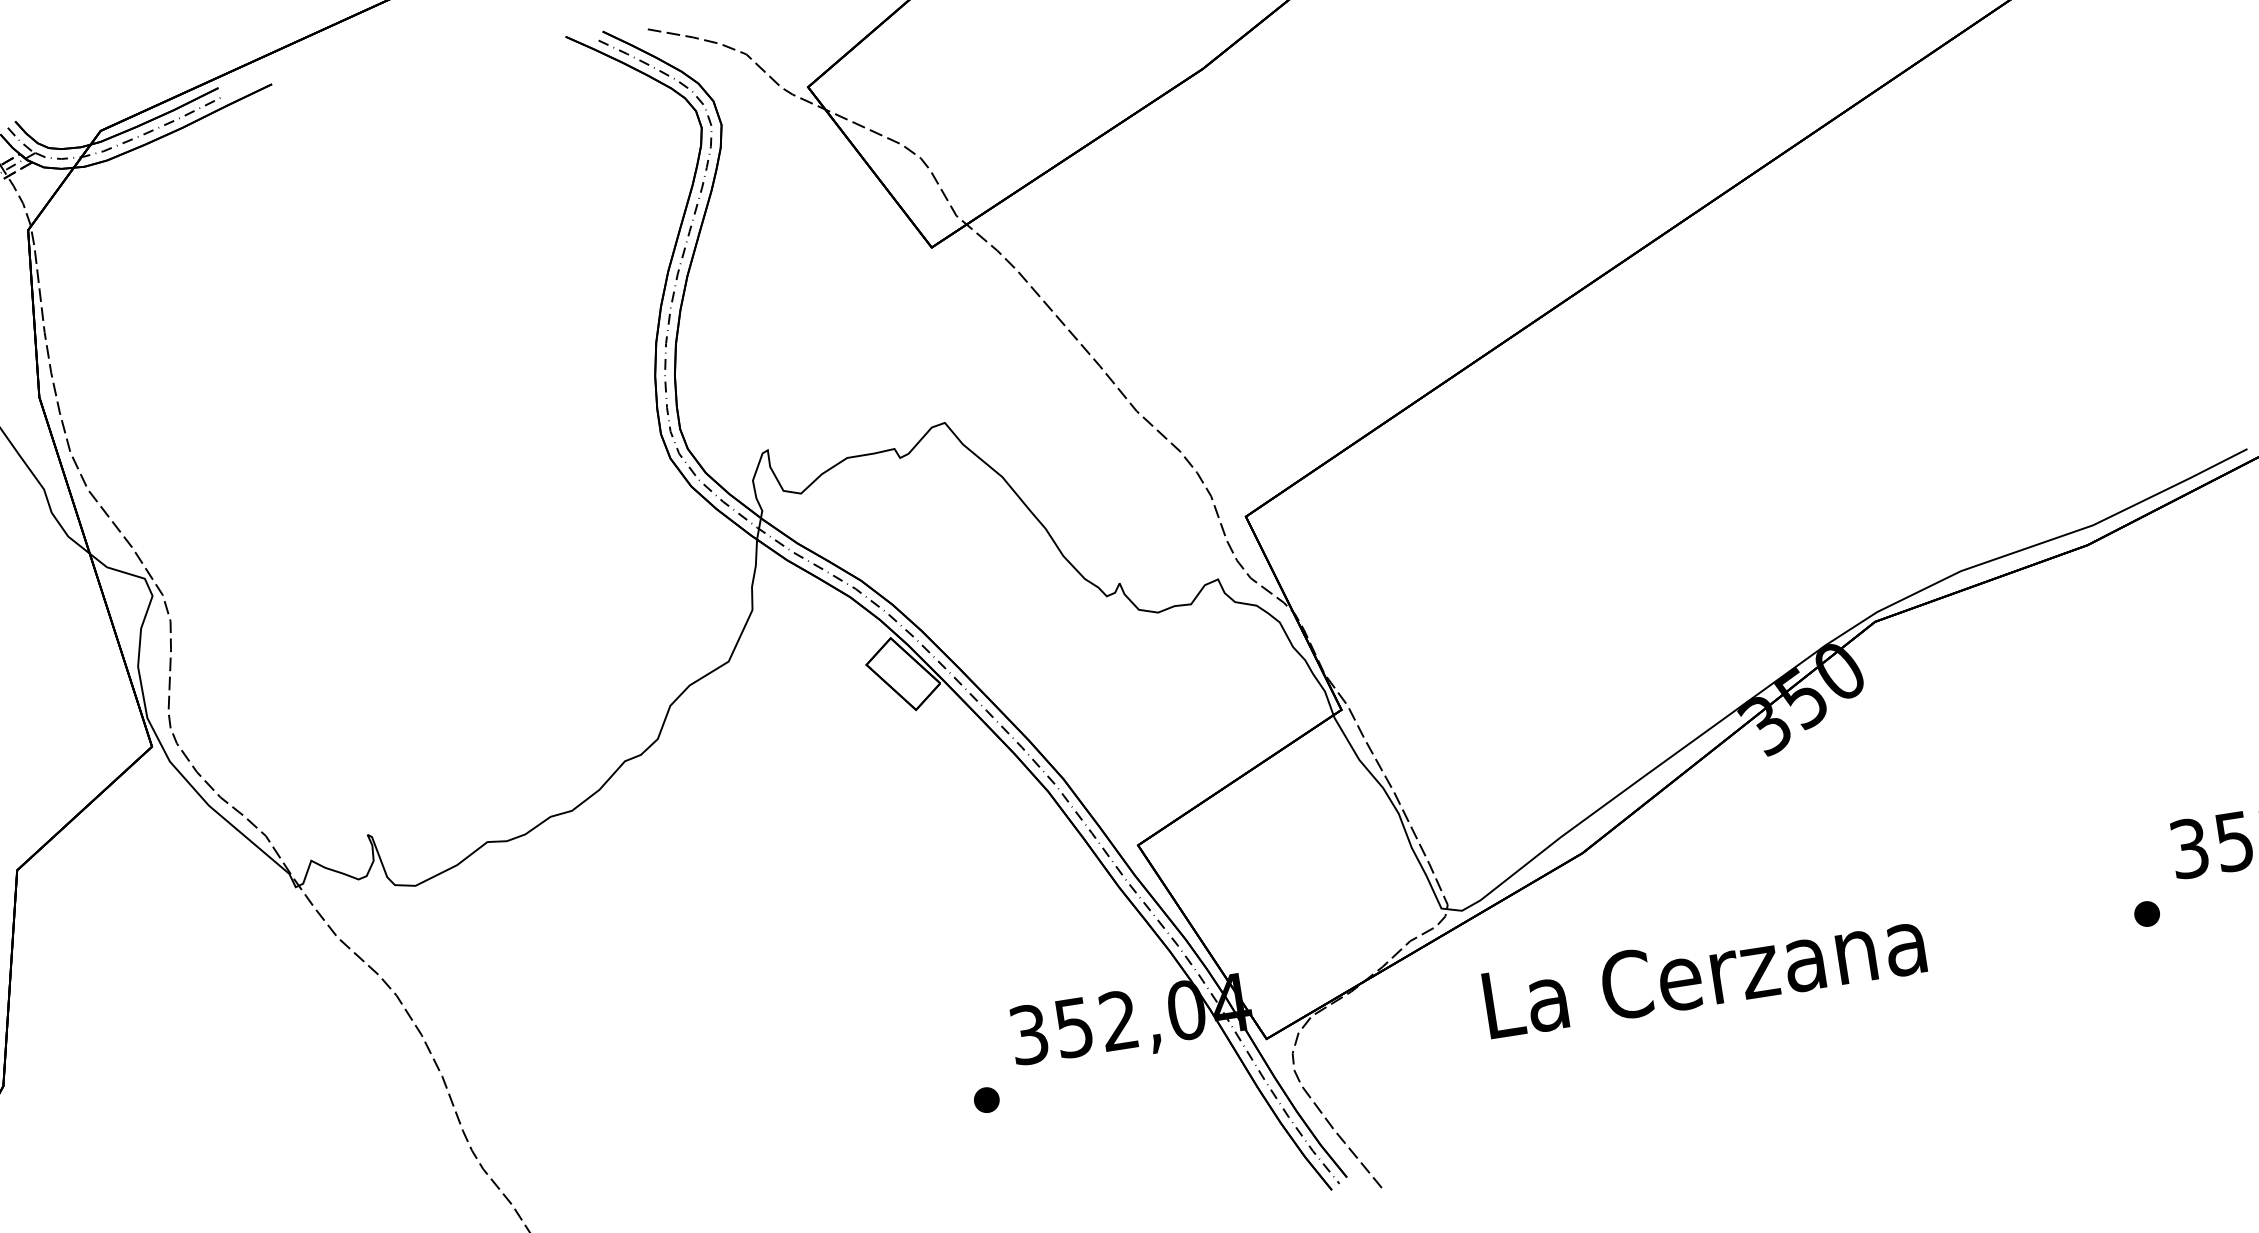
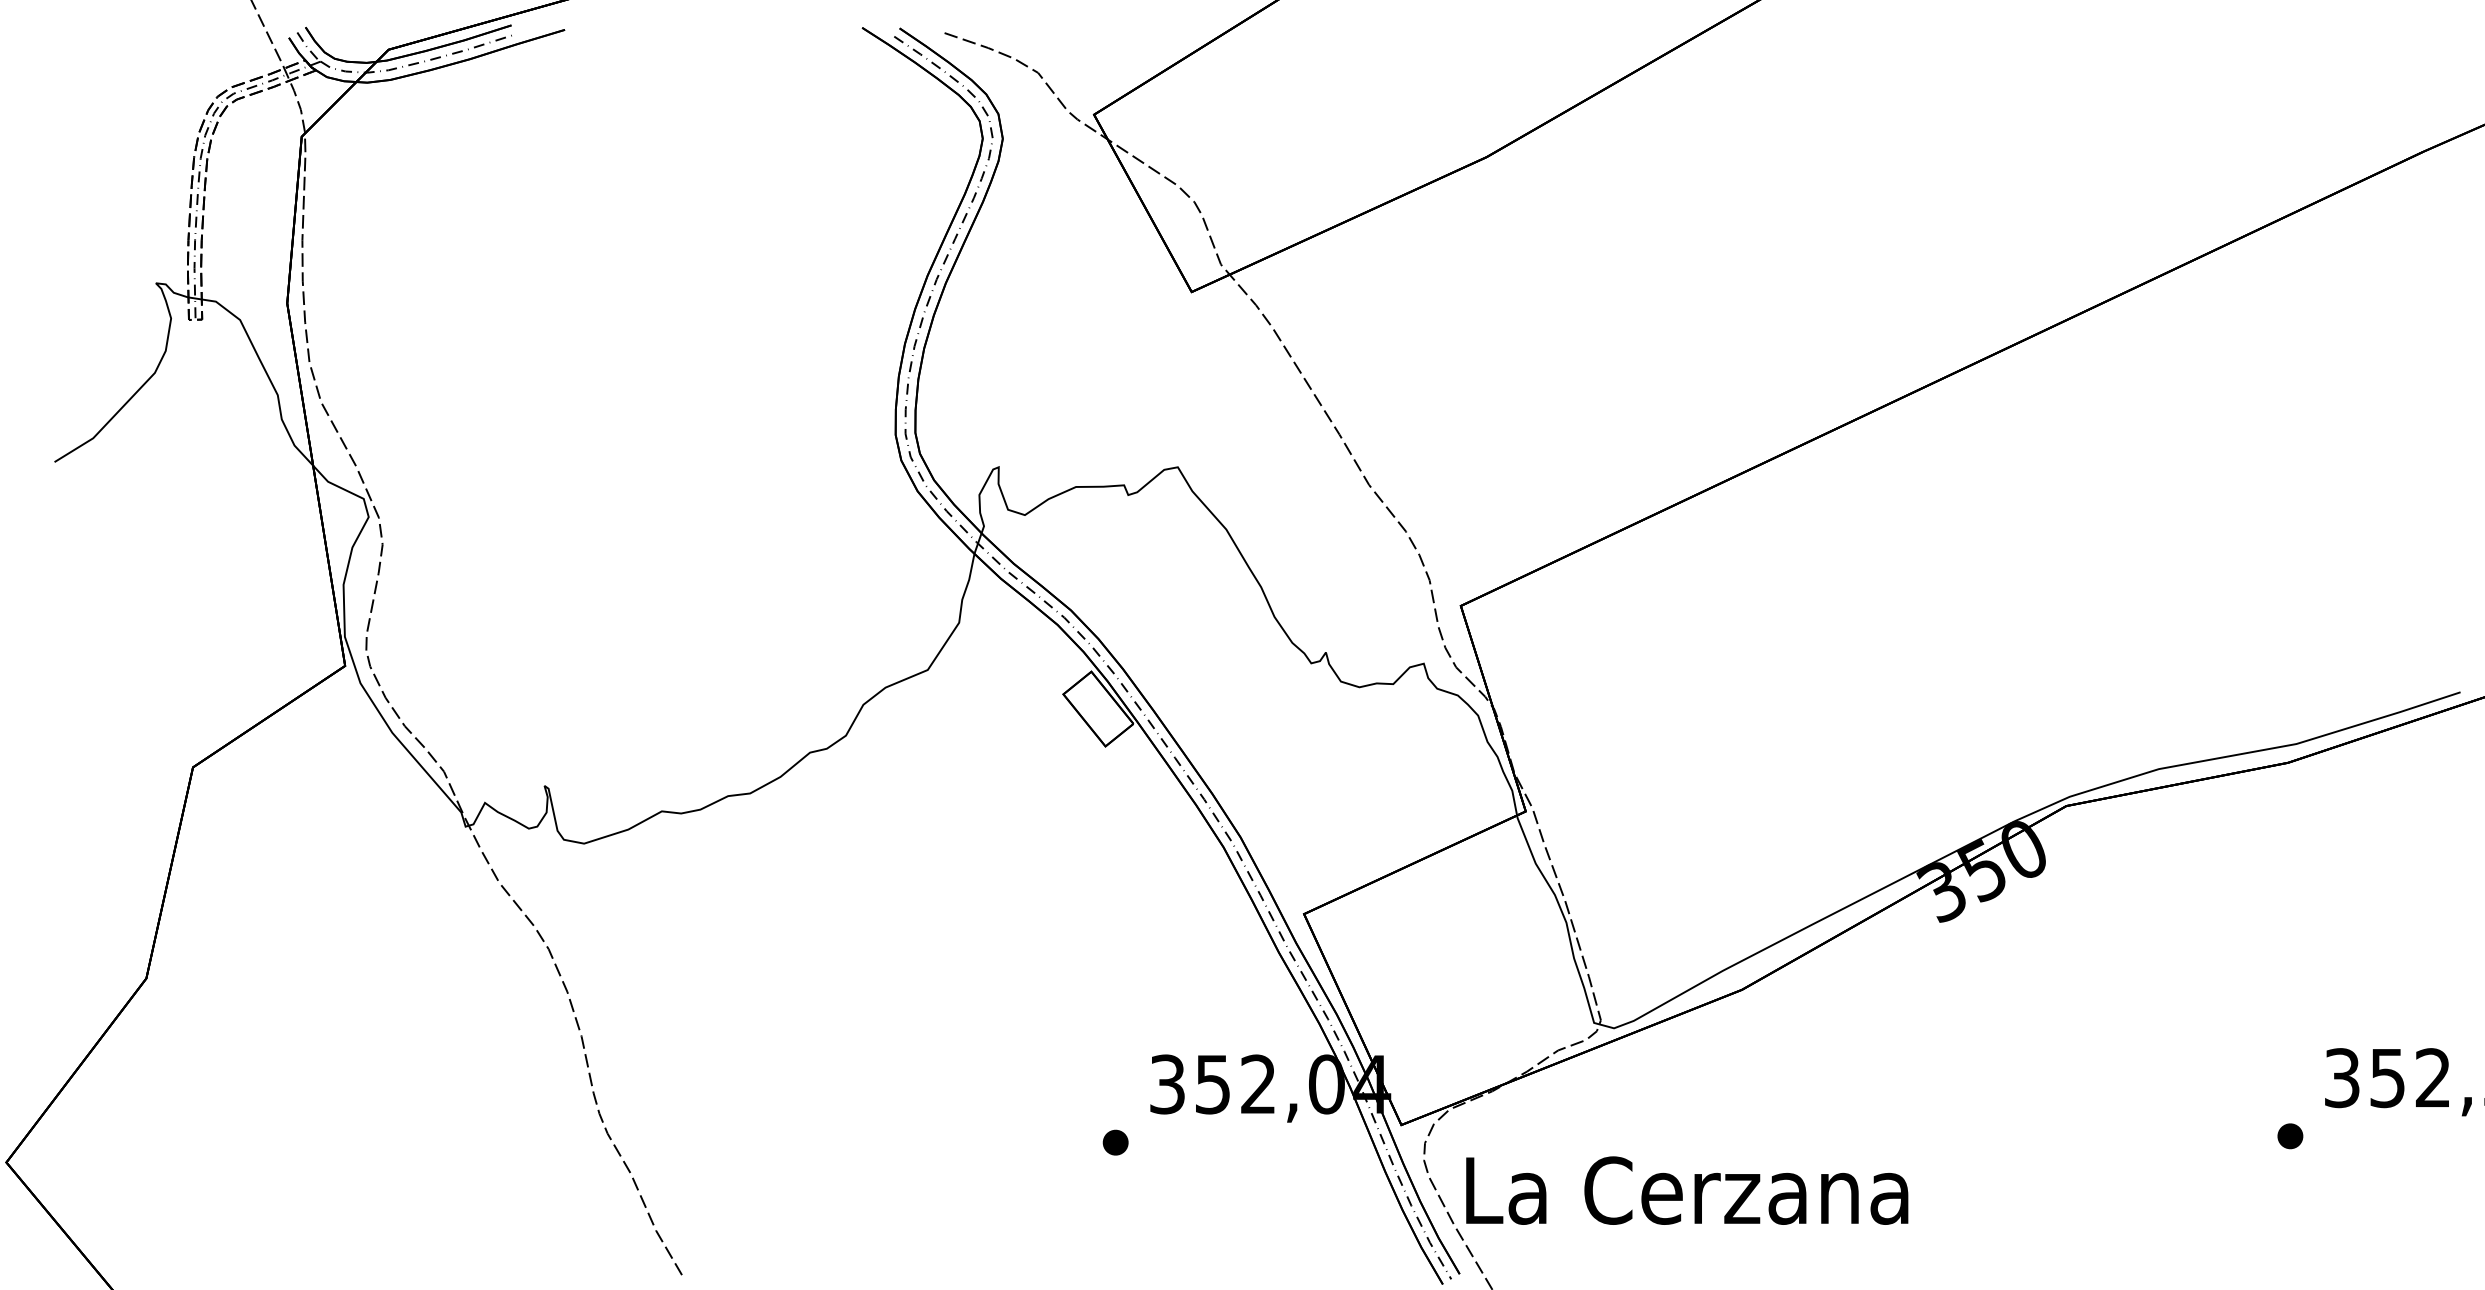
text: (1704, 972) -> (1687, 1190), moved

